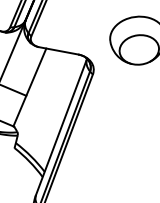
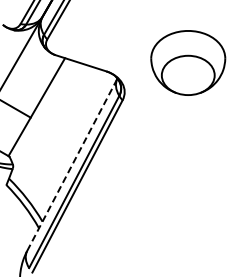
line: (61, 126) -> (72, 164), solid -> dashed

